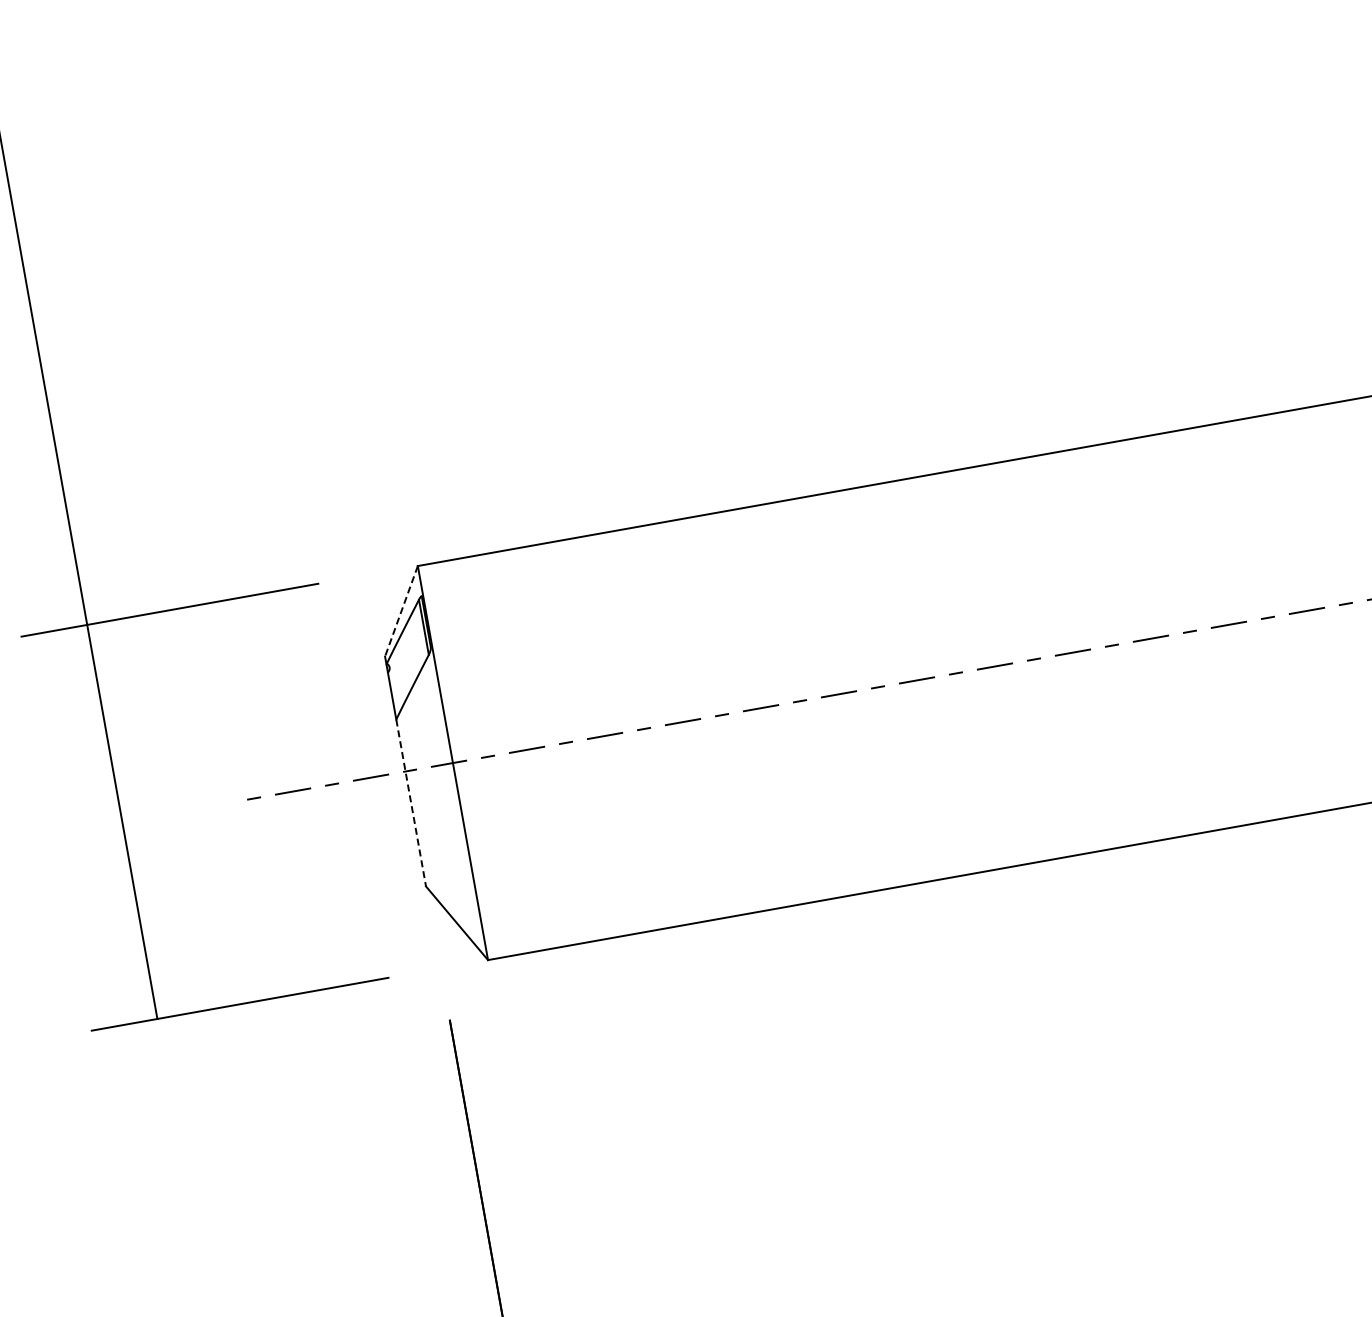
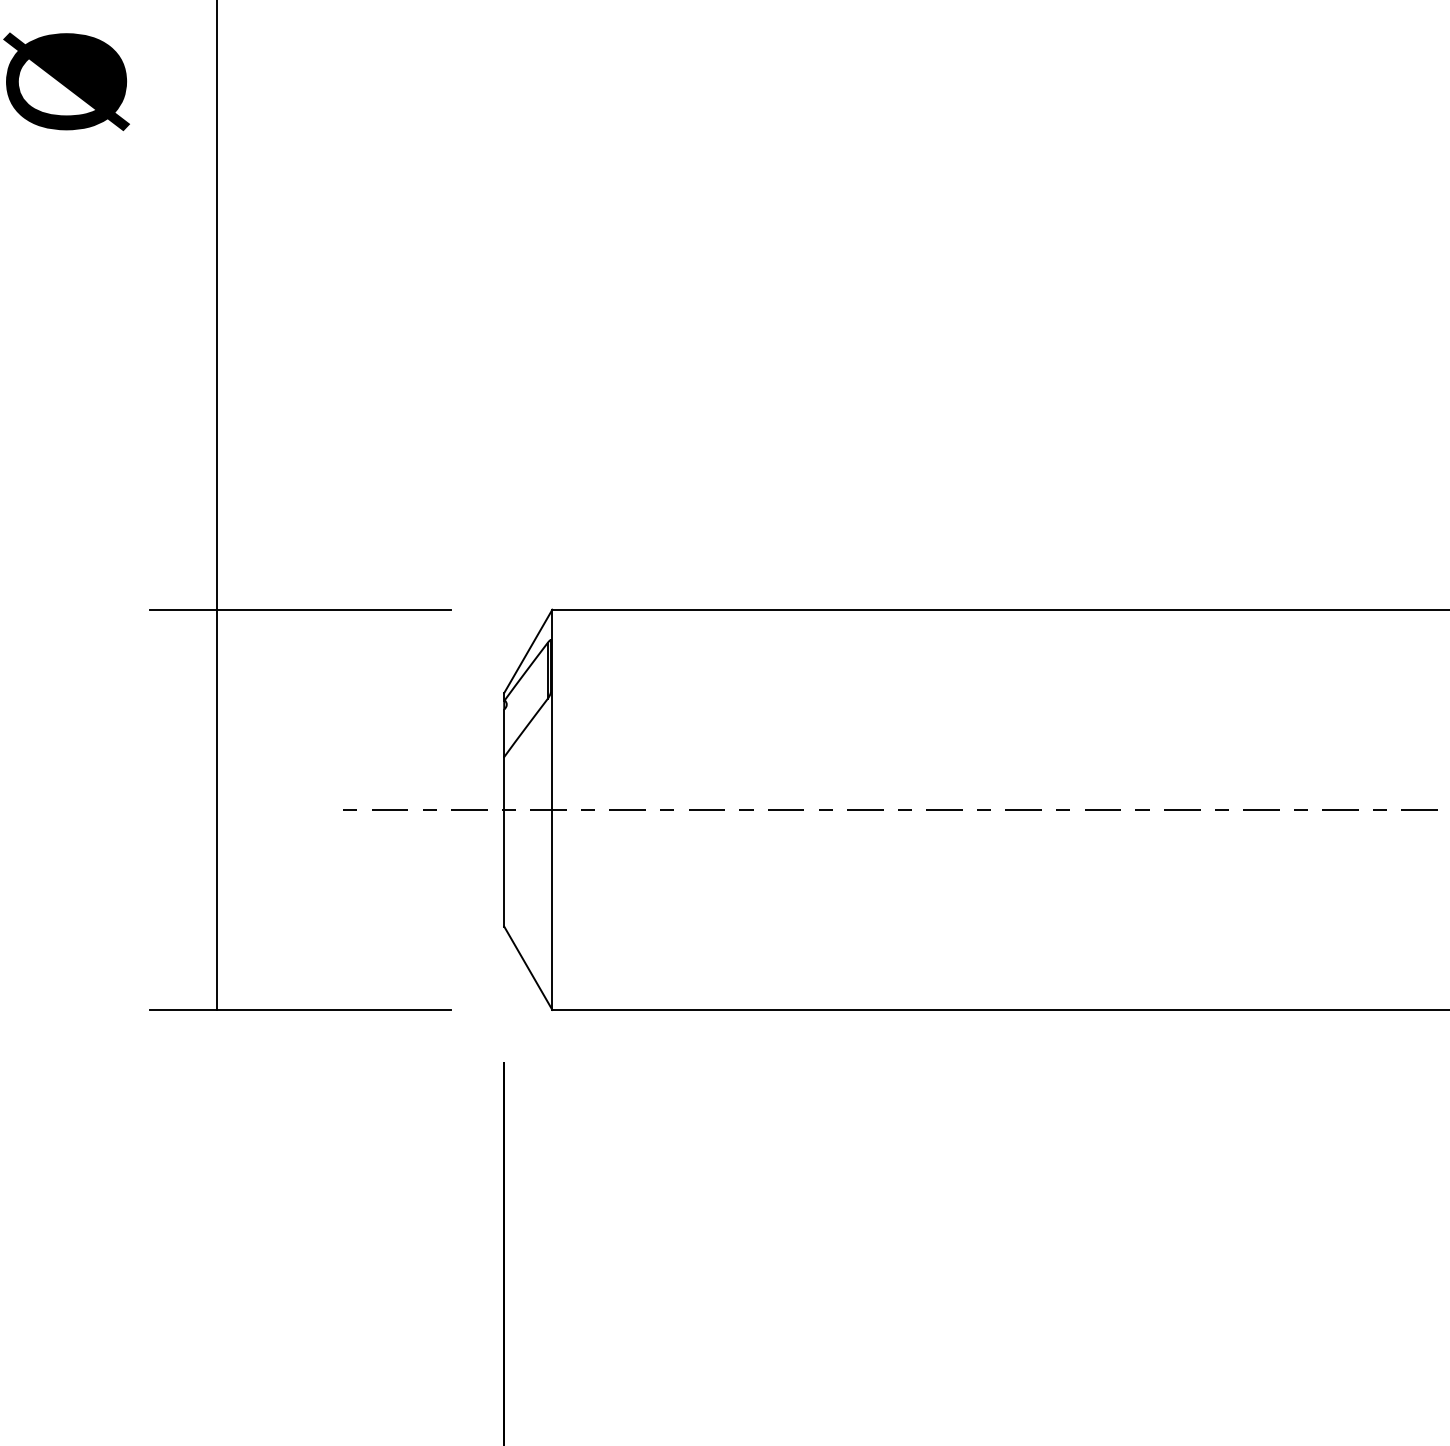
line: (401, 611) -> (528, 651), dashed -> solid
line: (411, 802) -> (504, 841), dashed -> solid

